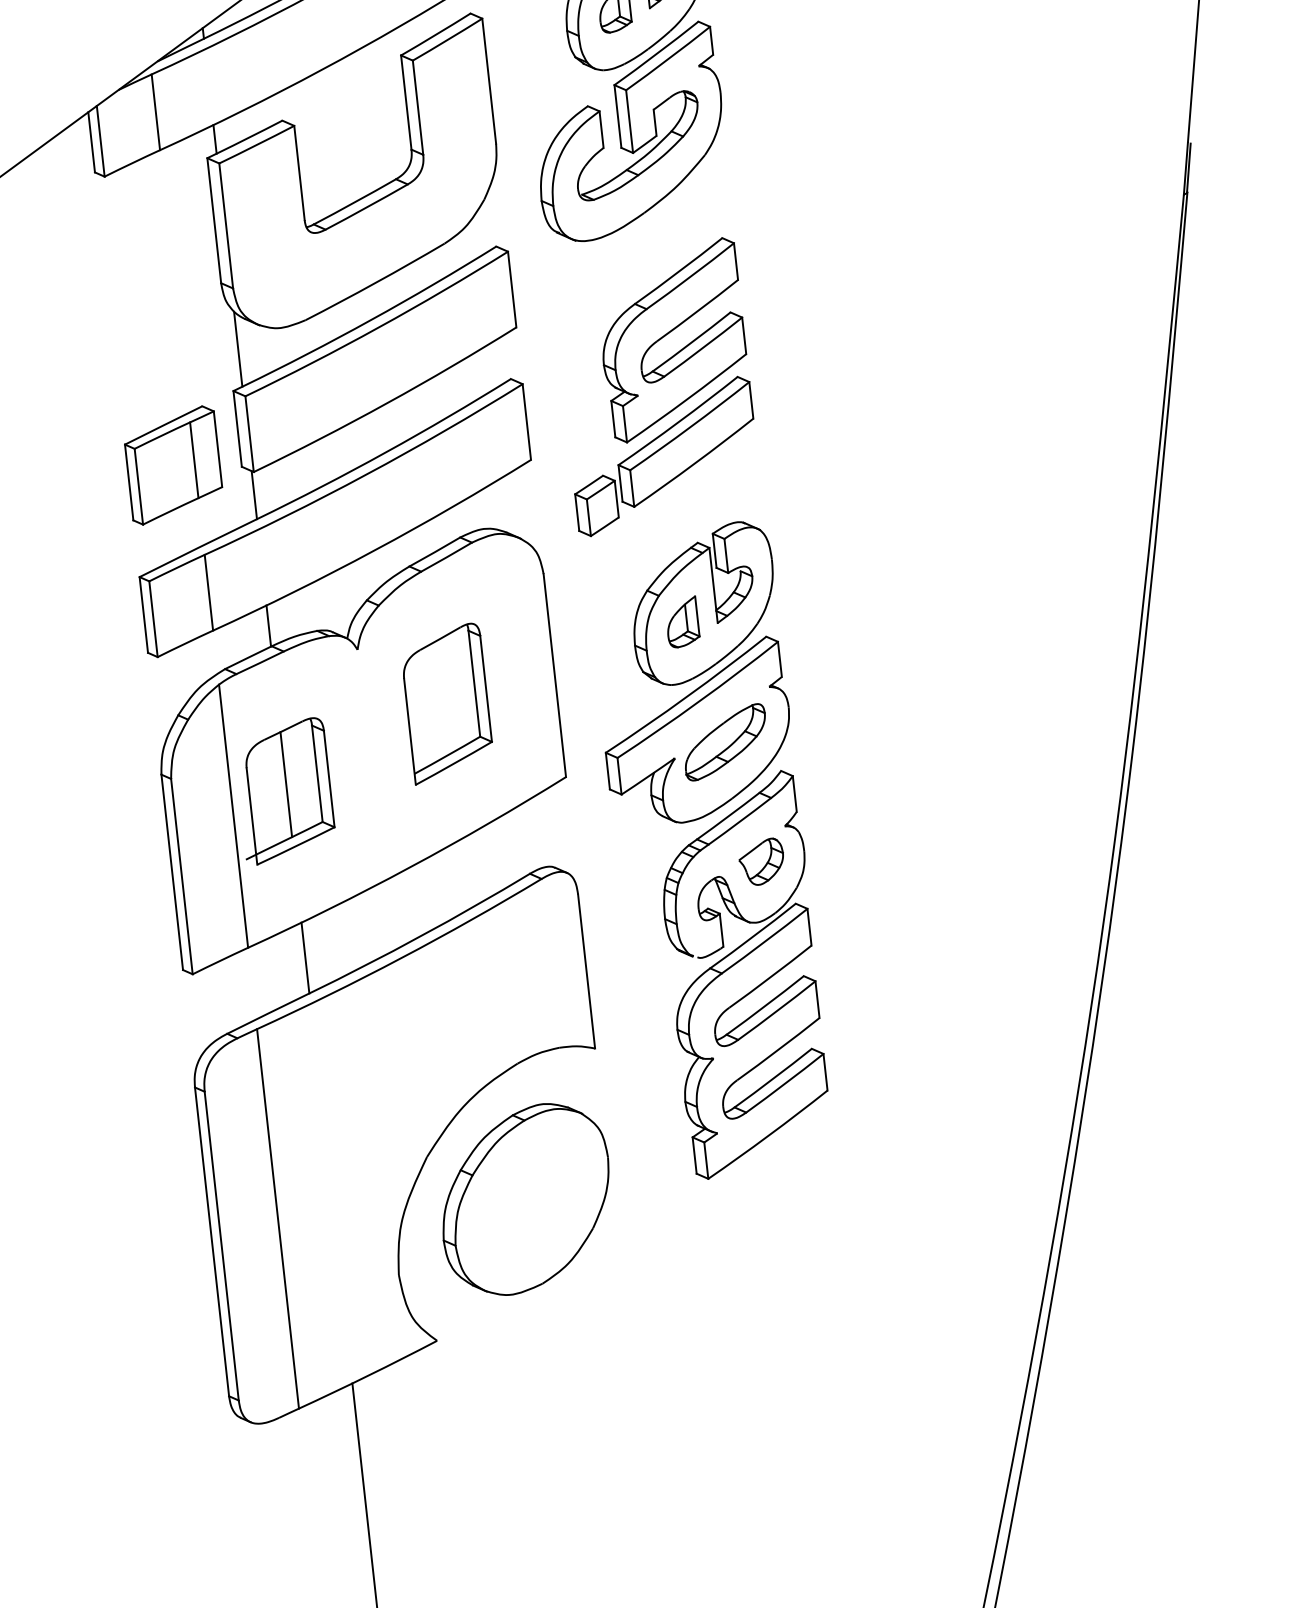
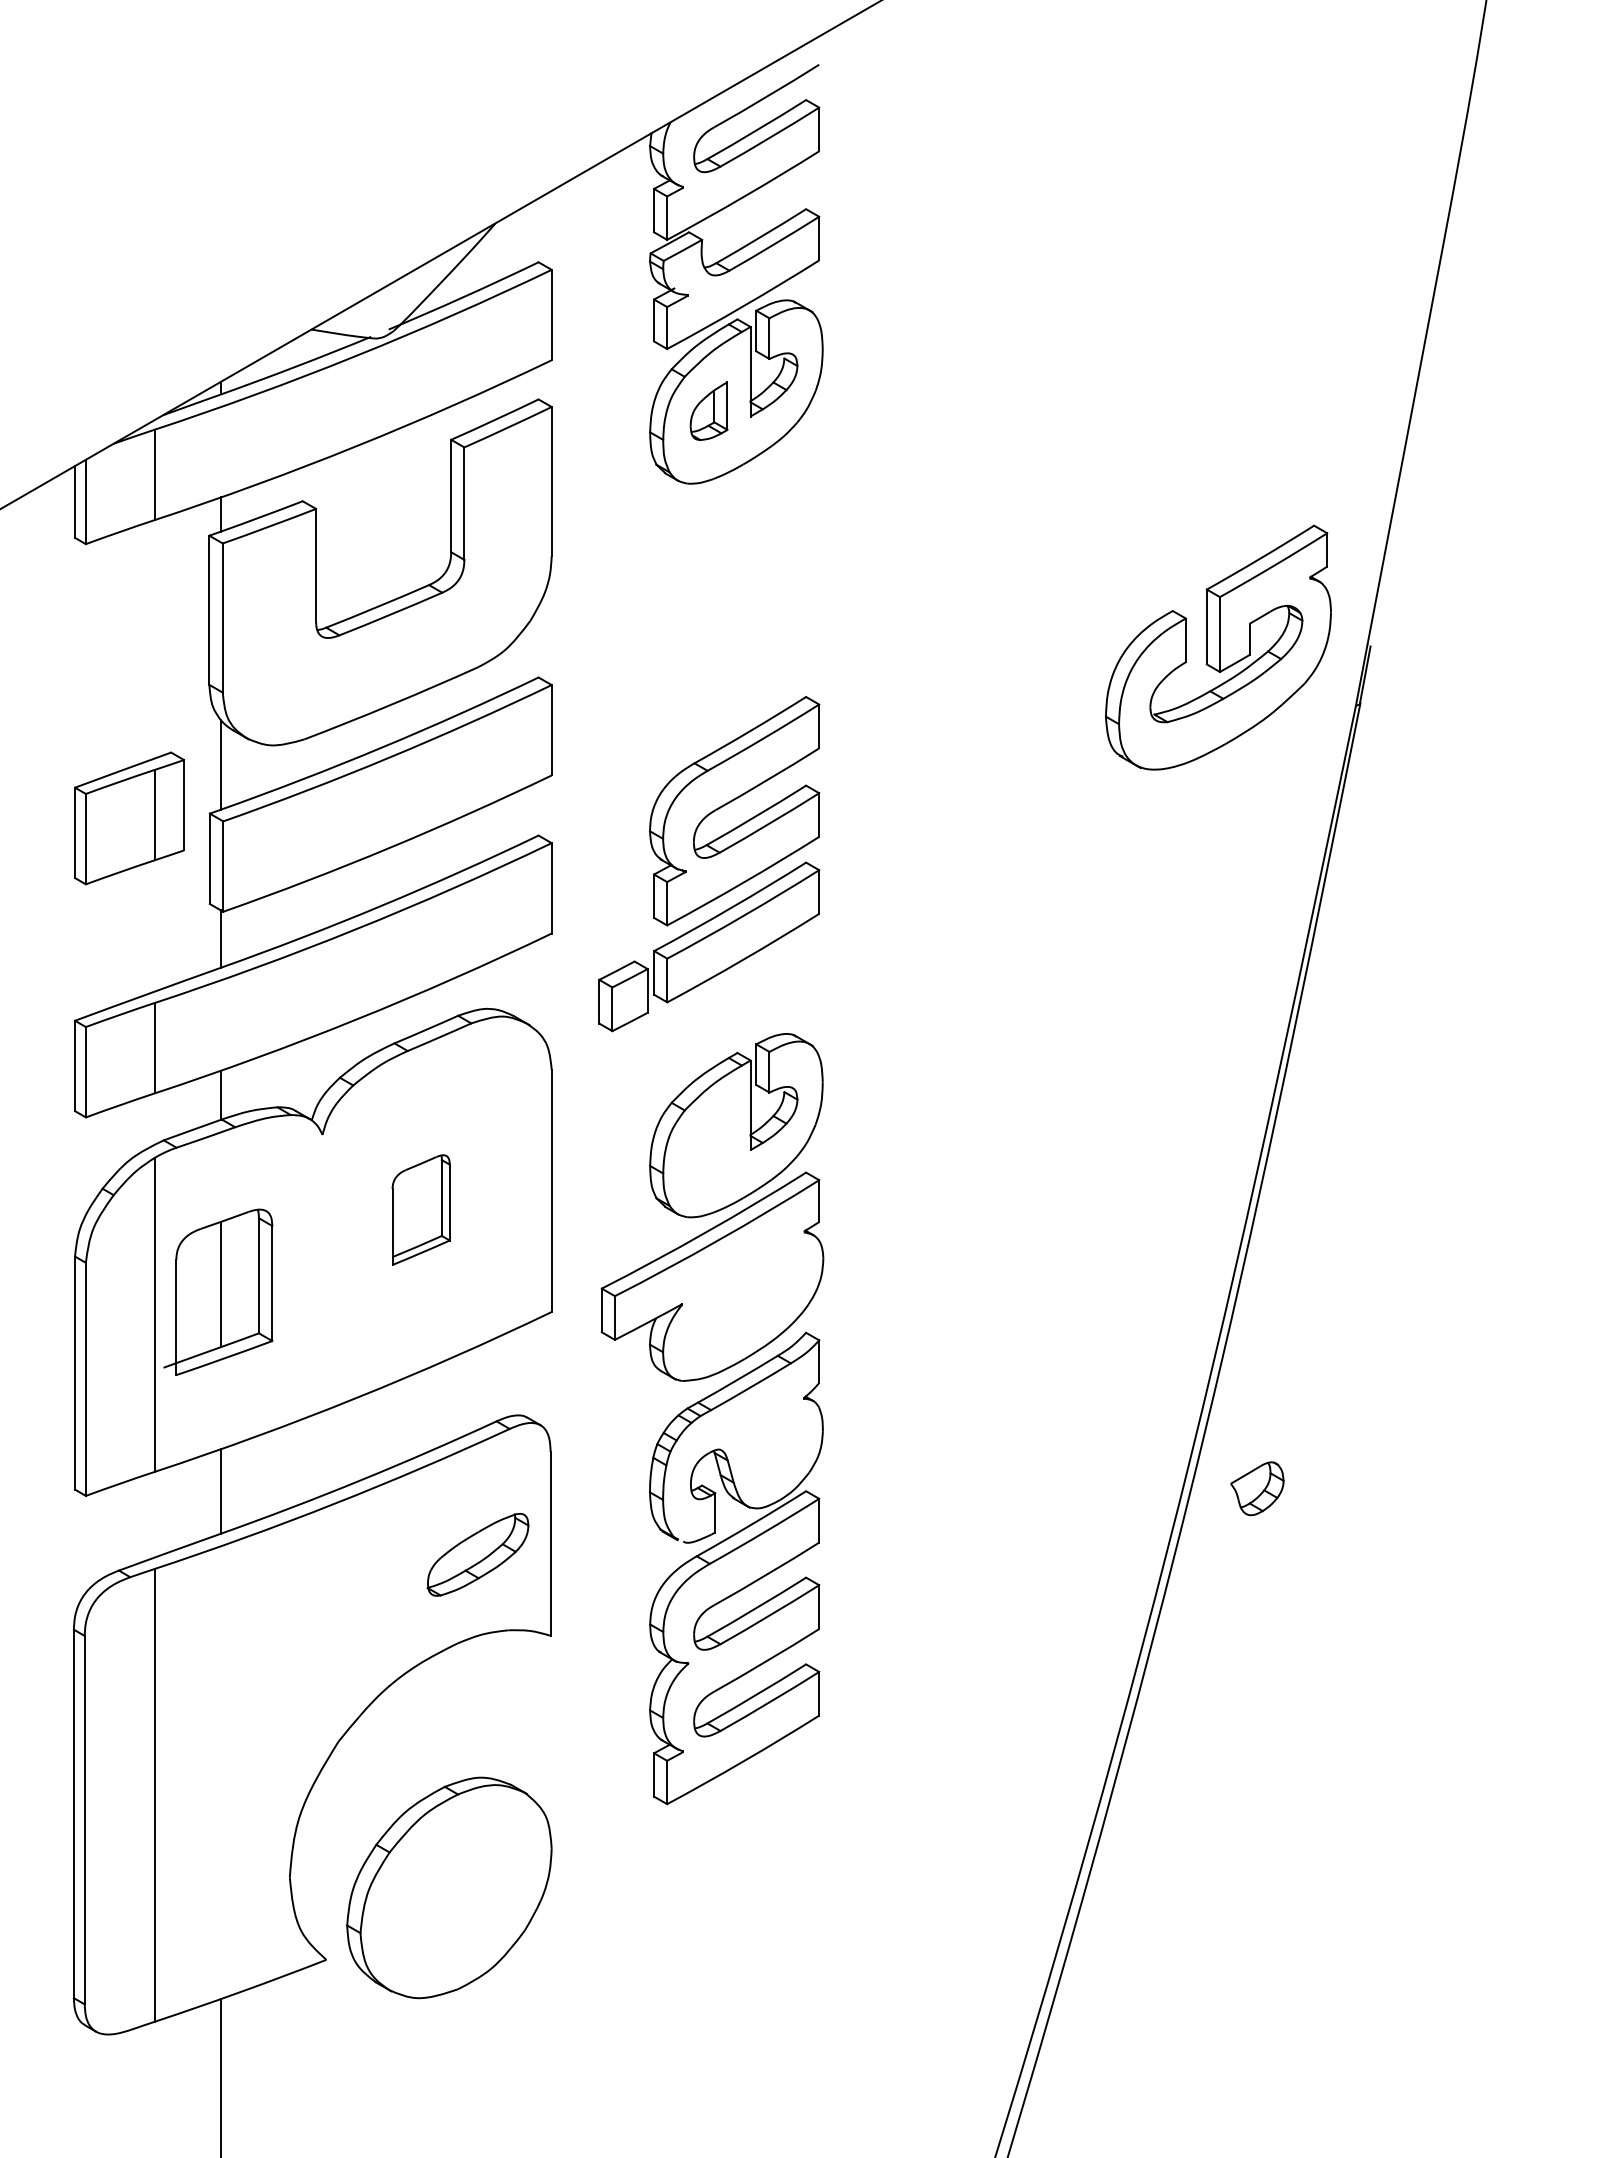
part: (628, 132) -> (1217, 647), moved
part: (173, 465) -> (129, 818), moved
part: (681, 622) -> (708, 1144), removed
part: (446, 703) -> (420, 1209), size x0.6
part: (724, 742) -> (477, 1554), moved
part: (761, 861) -> (1257, 1488), moved
part: (525, 1199) -> (449, 1887), moved

